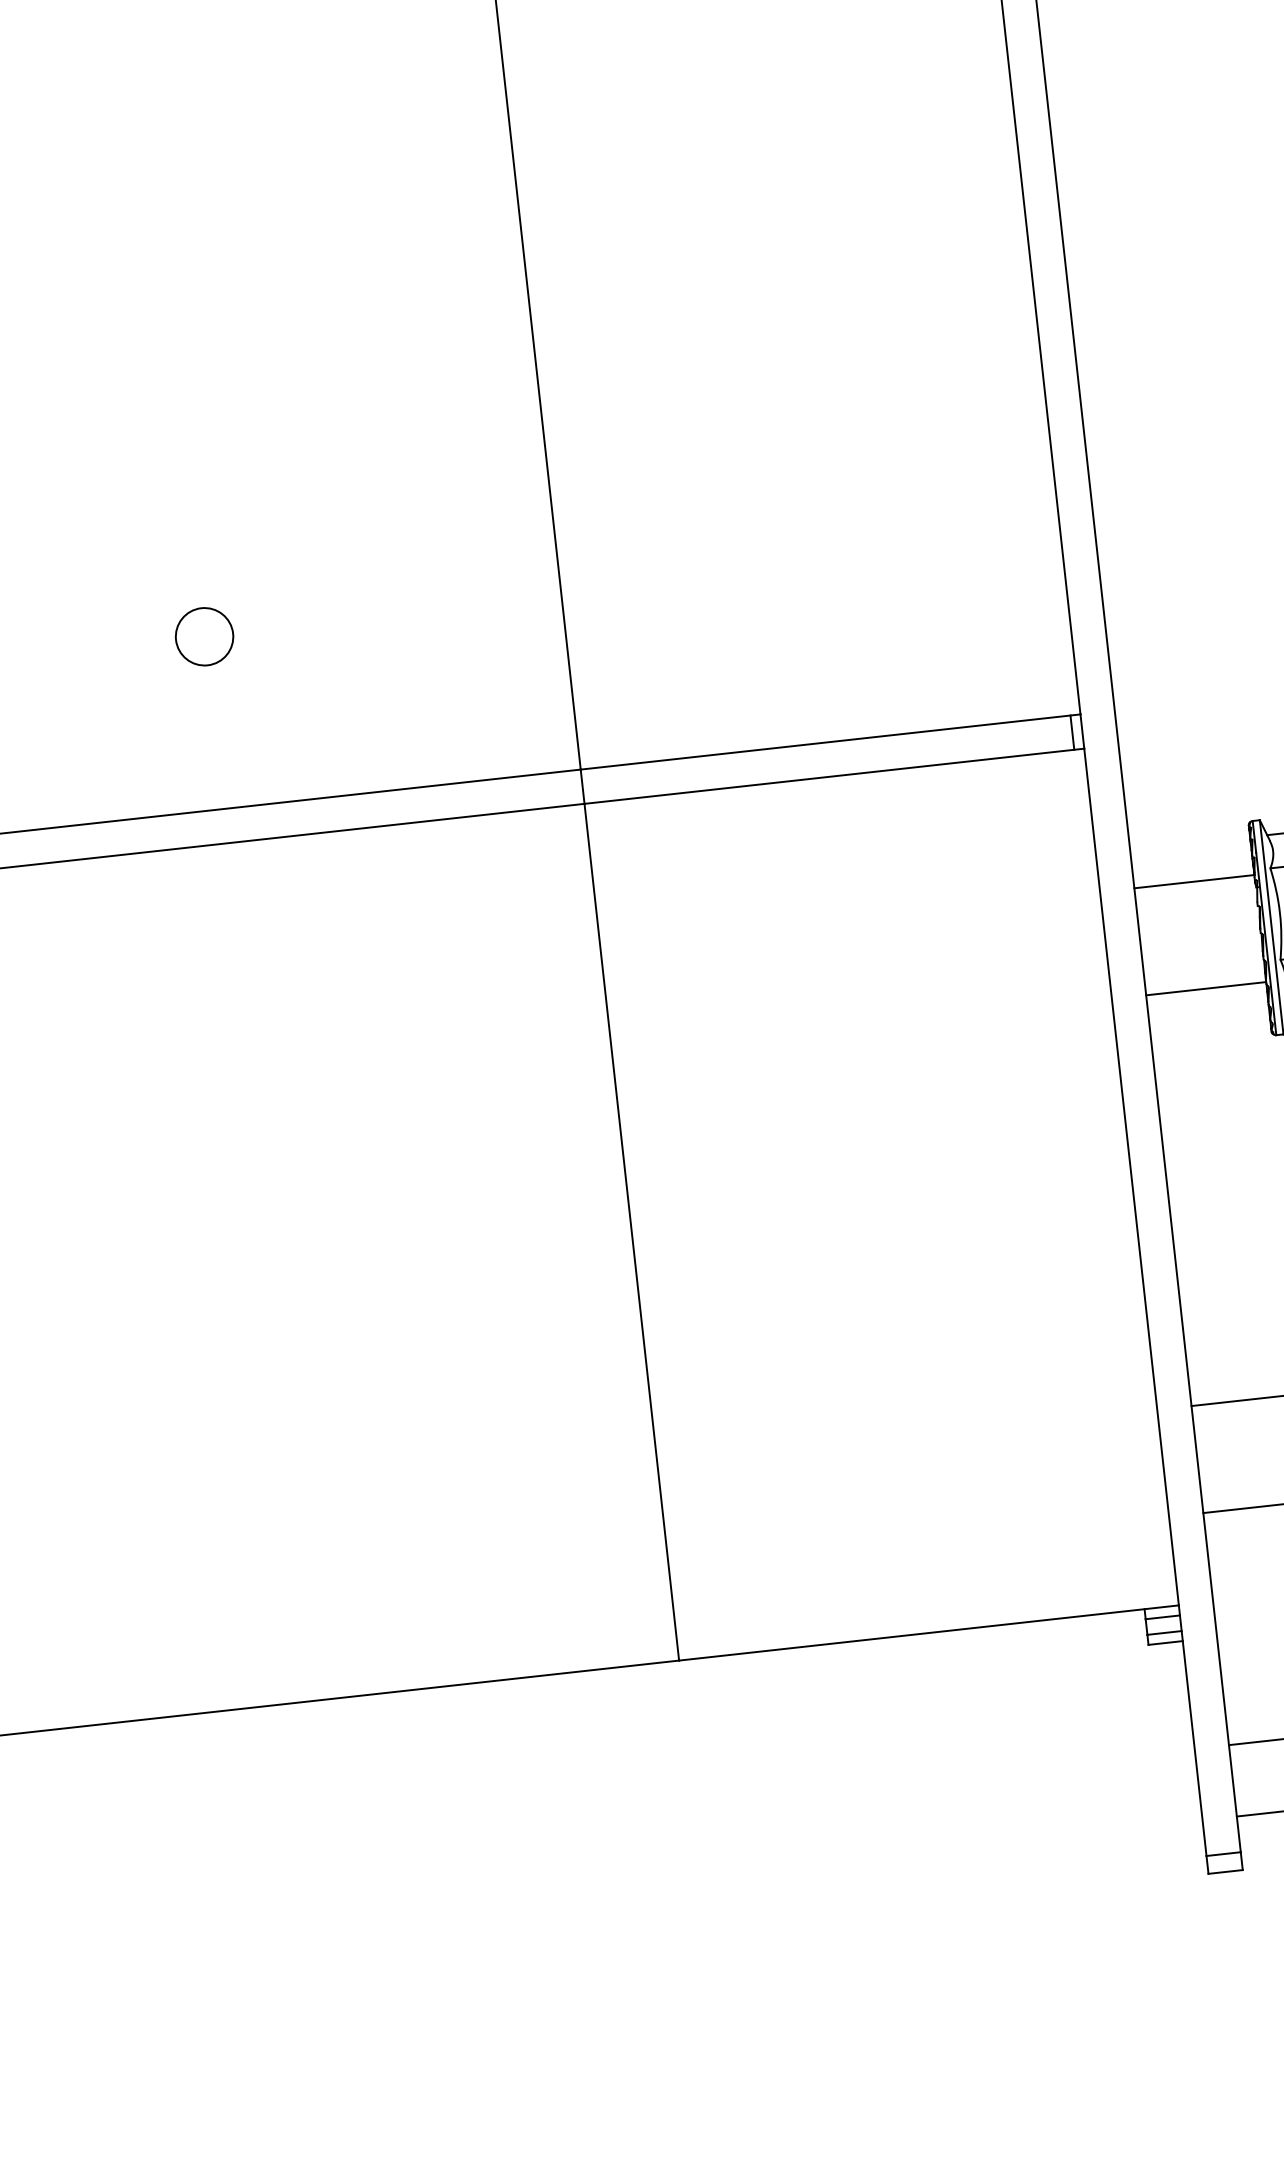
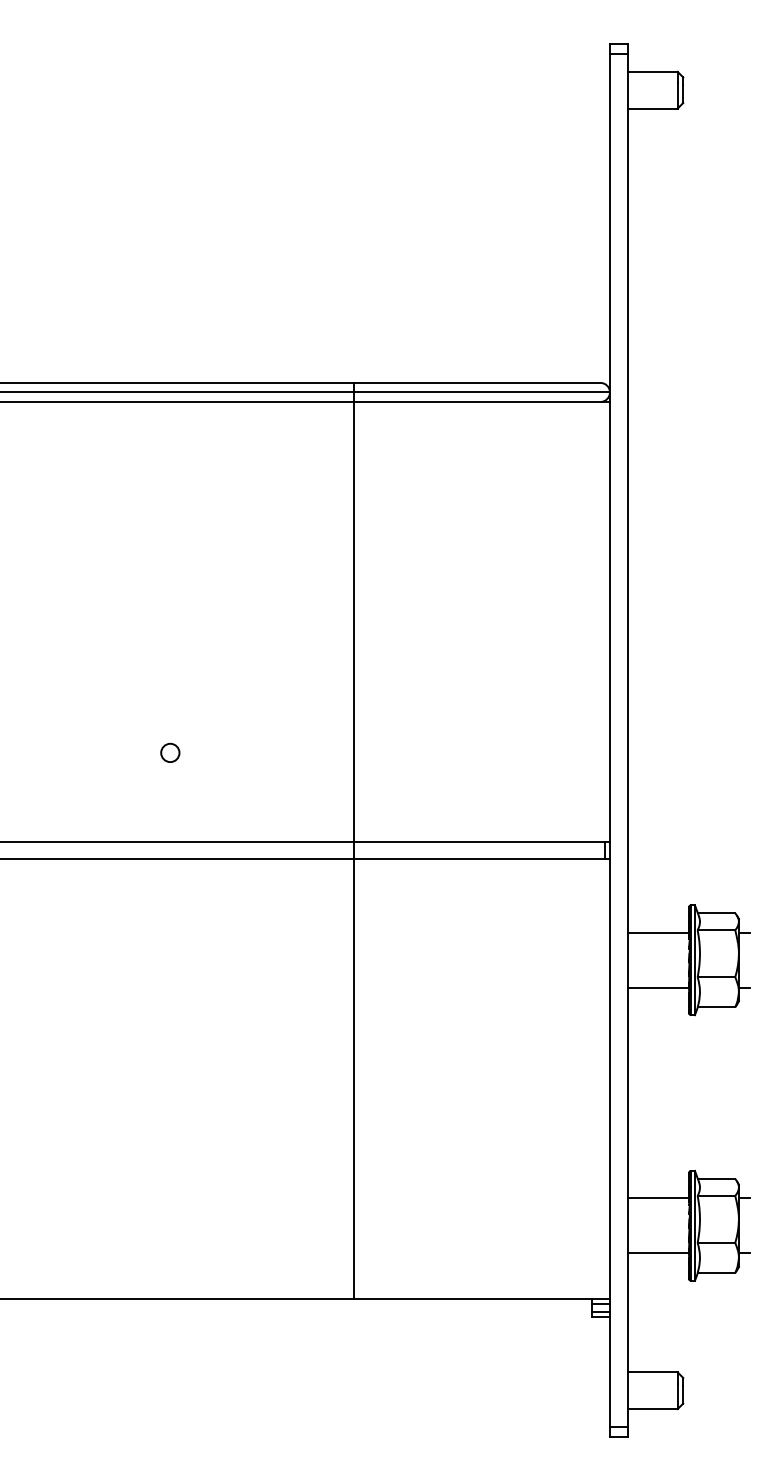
circle: (204, 635) -> (170, 752), size x0.62

